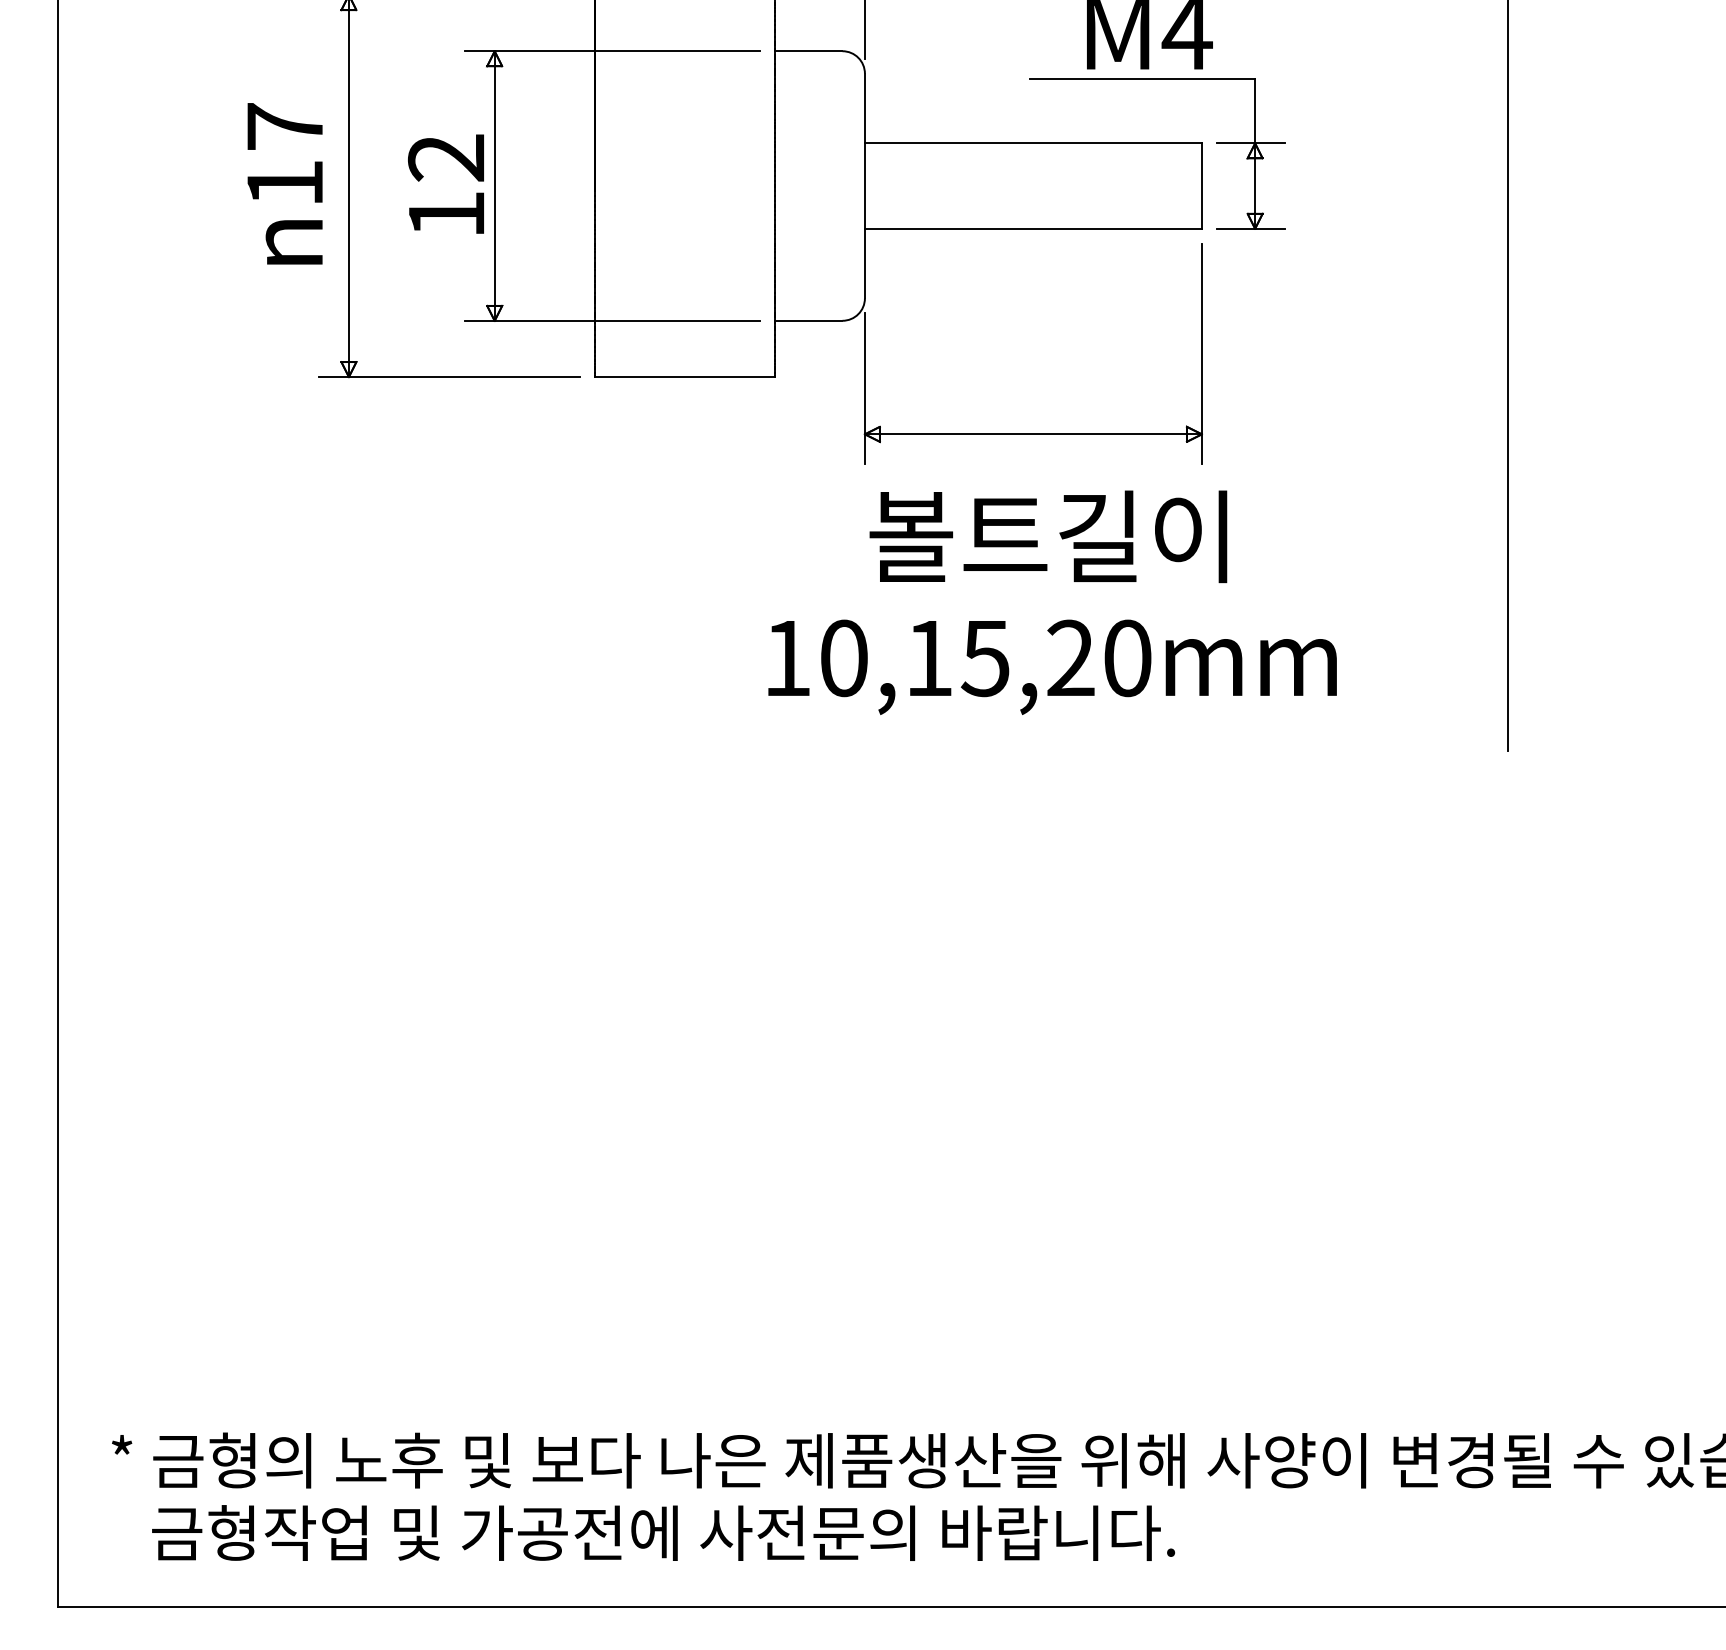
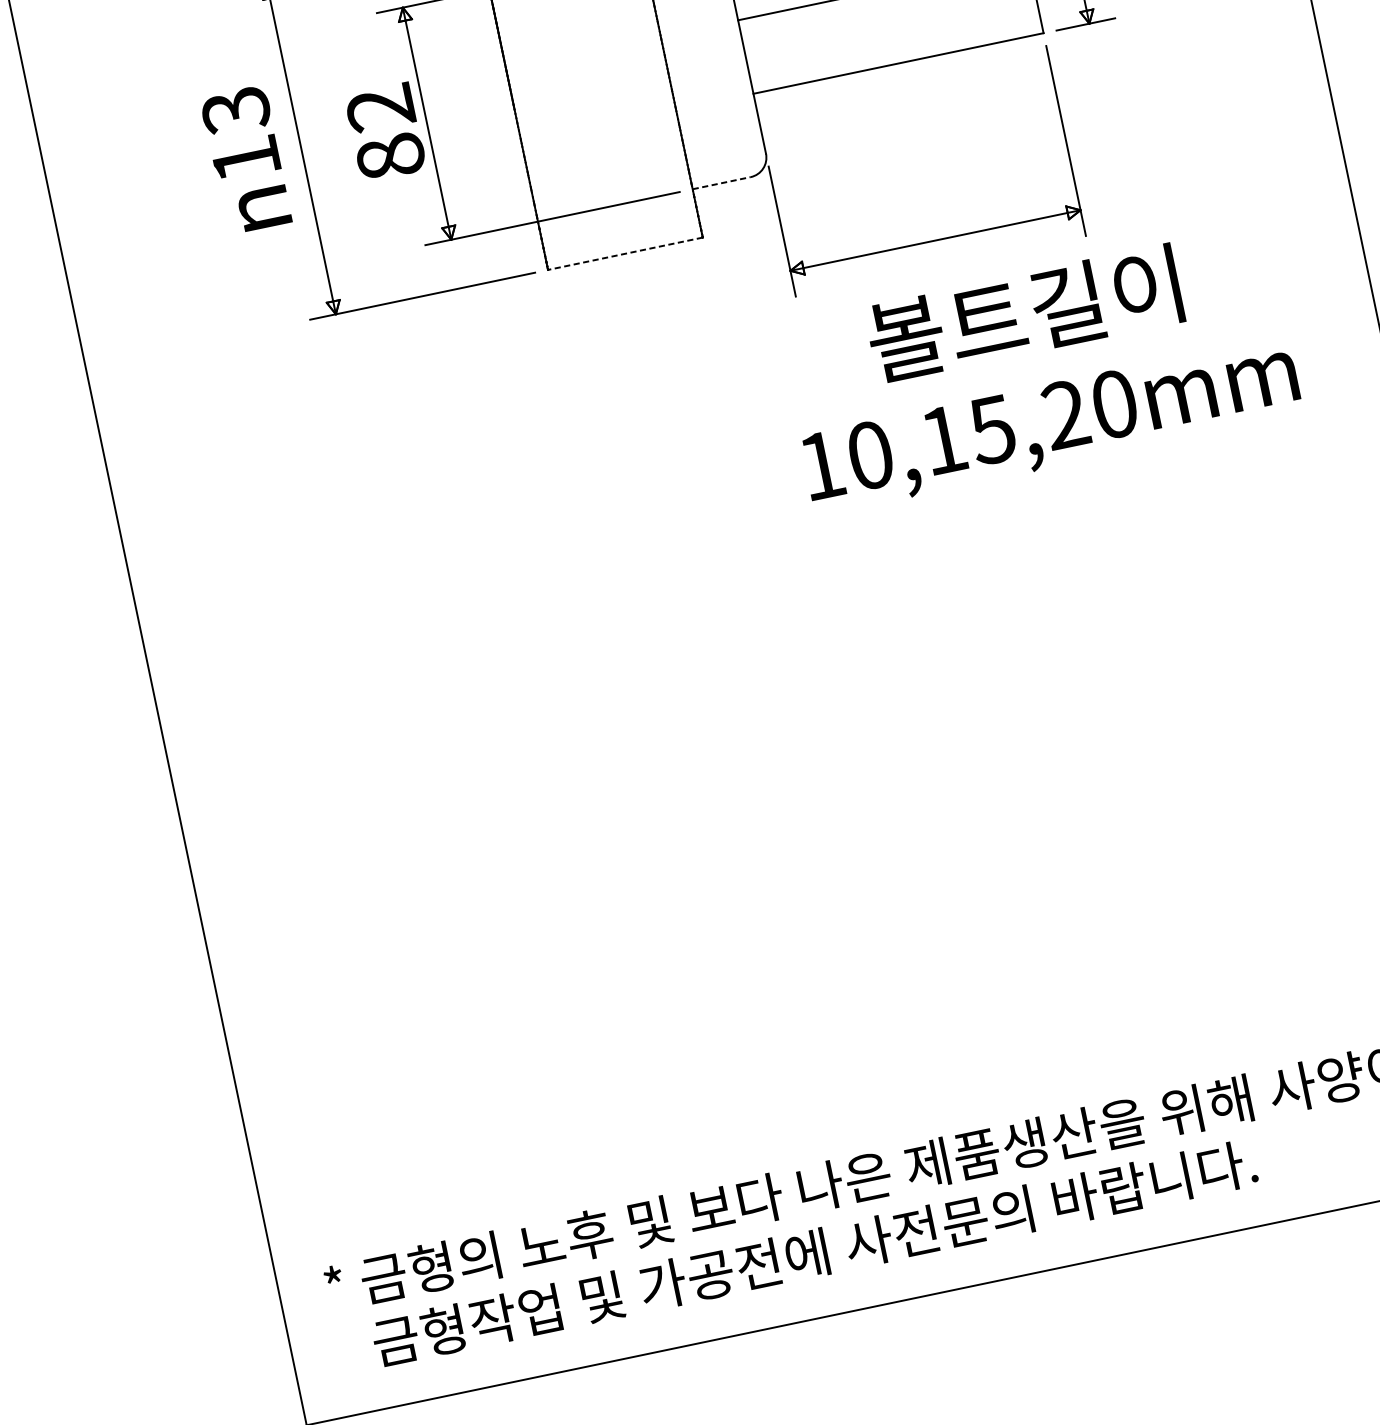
text: (284, 127) -> (235, 111), 17 -> 13
text: (446, 213) -> (390, 155), 12 -> 82
line: (808, 320) -> (721, 182), solid -> dashed
line: (685, 376) -> (625, 253), solid -> dashed
text: (1052, 602) -> (1039, 369), moved

